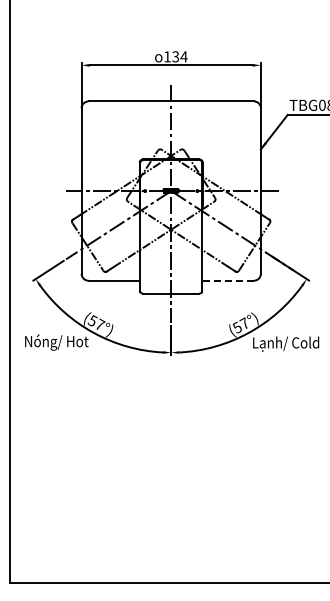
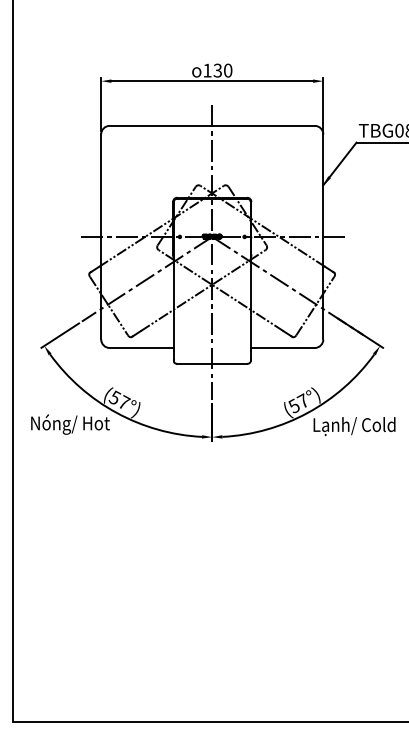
text: (183, 56) -> (227, 70), 134 -> 130
line: (228, 280) -> (283, 347), dashed -> solid

